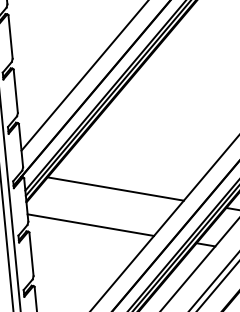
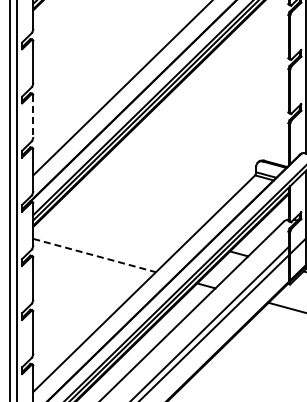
line: (16, 91) -> (33, 116), solid -> dashed
line: (115, 189) -> (122, 222), removed
line: (90, 225) -> (94, 255), solid -> dashed

